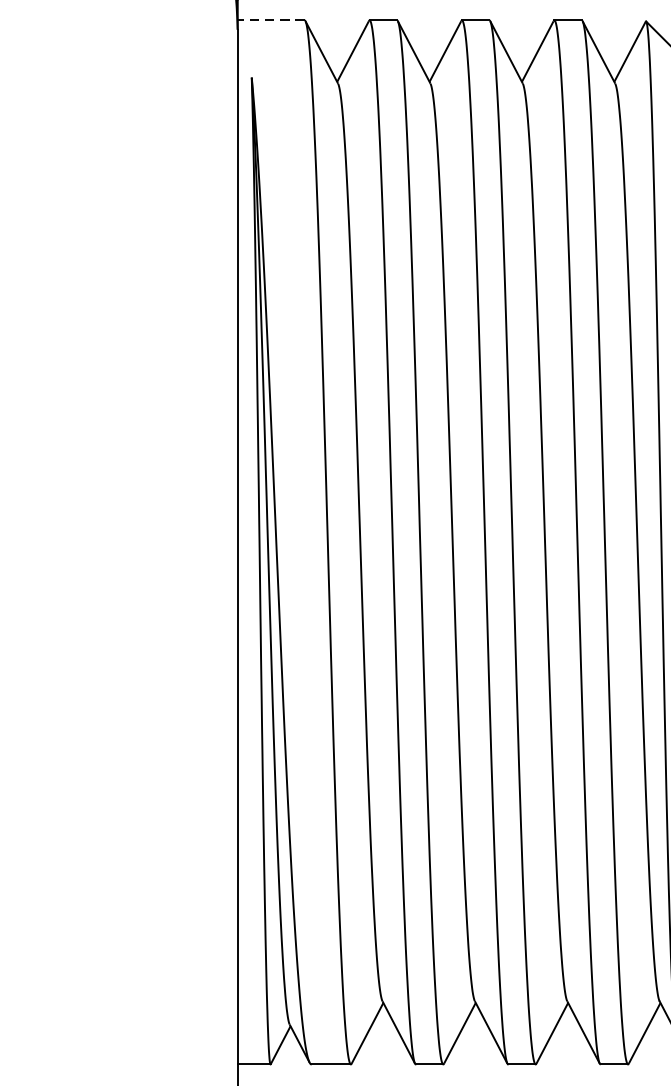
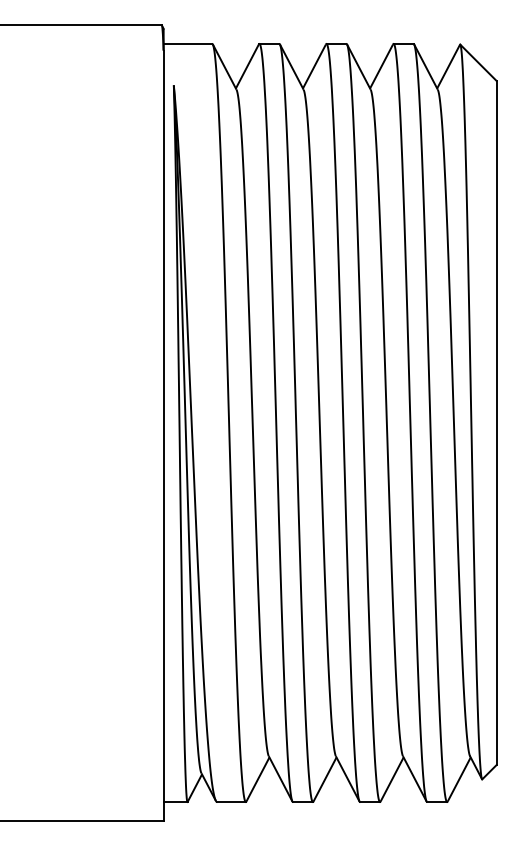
line: (270, 19) -> (187, 43), dashed -> solid

